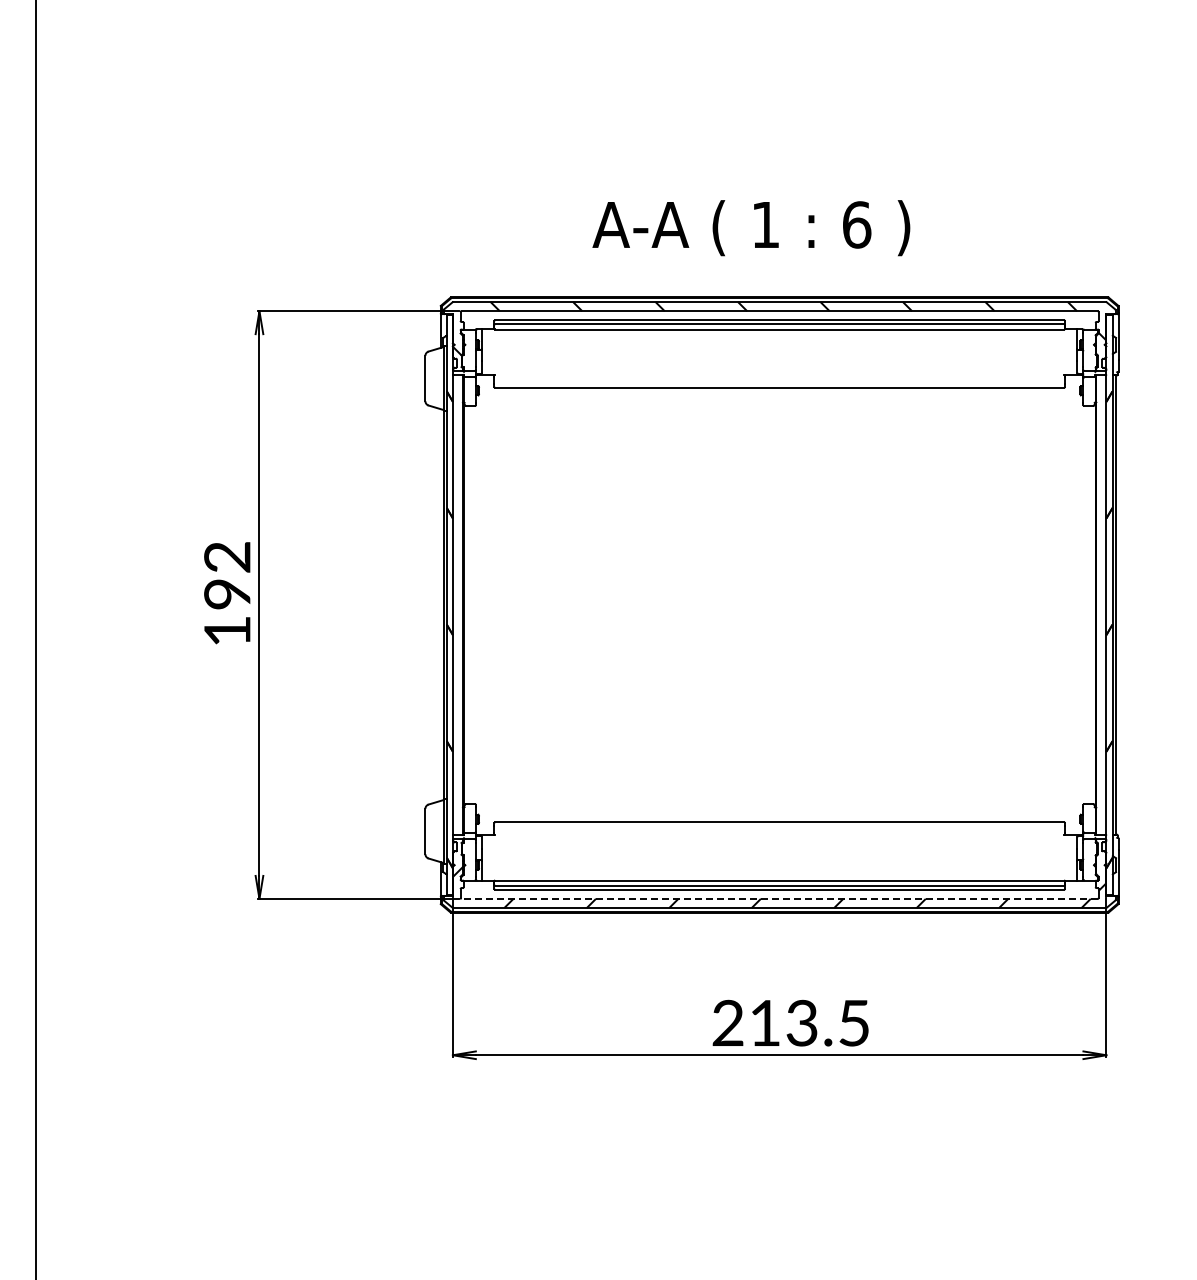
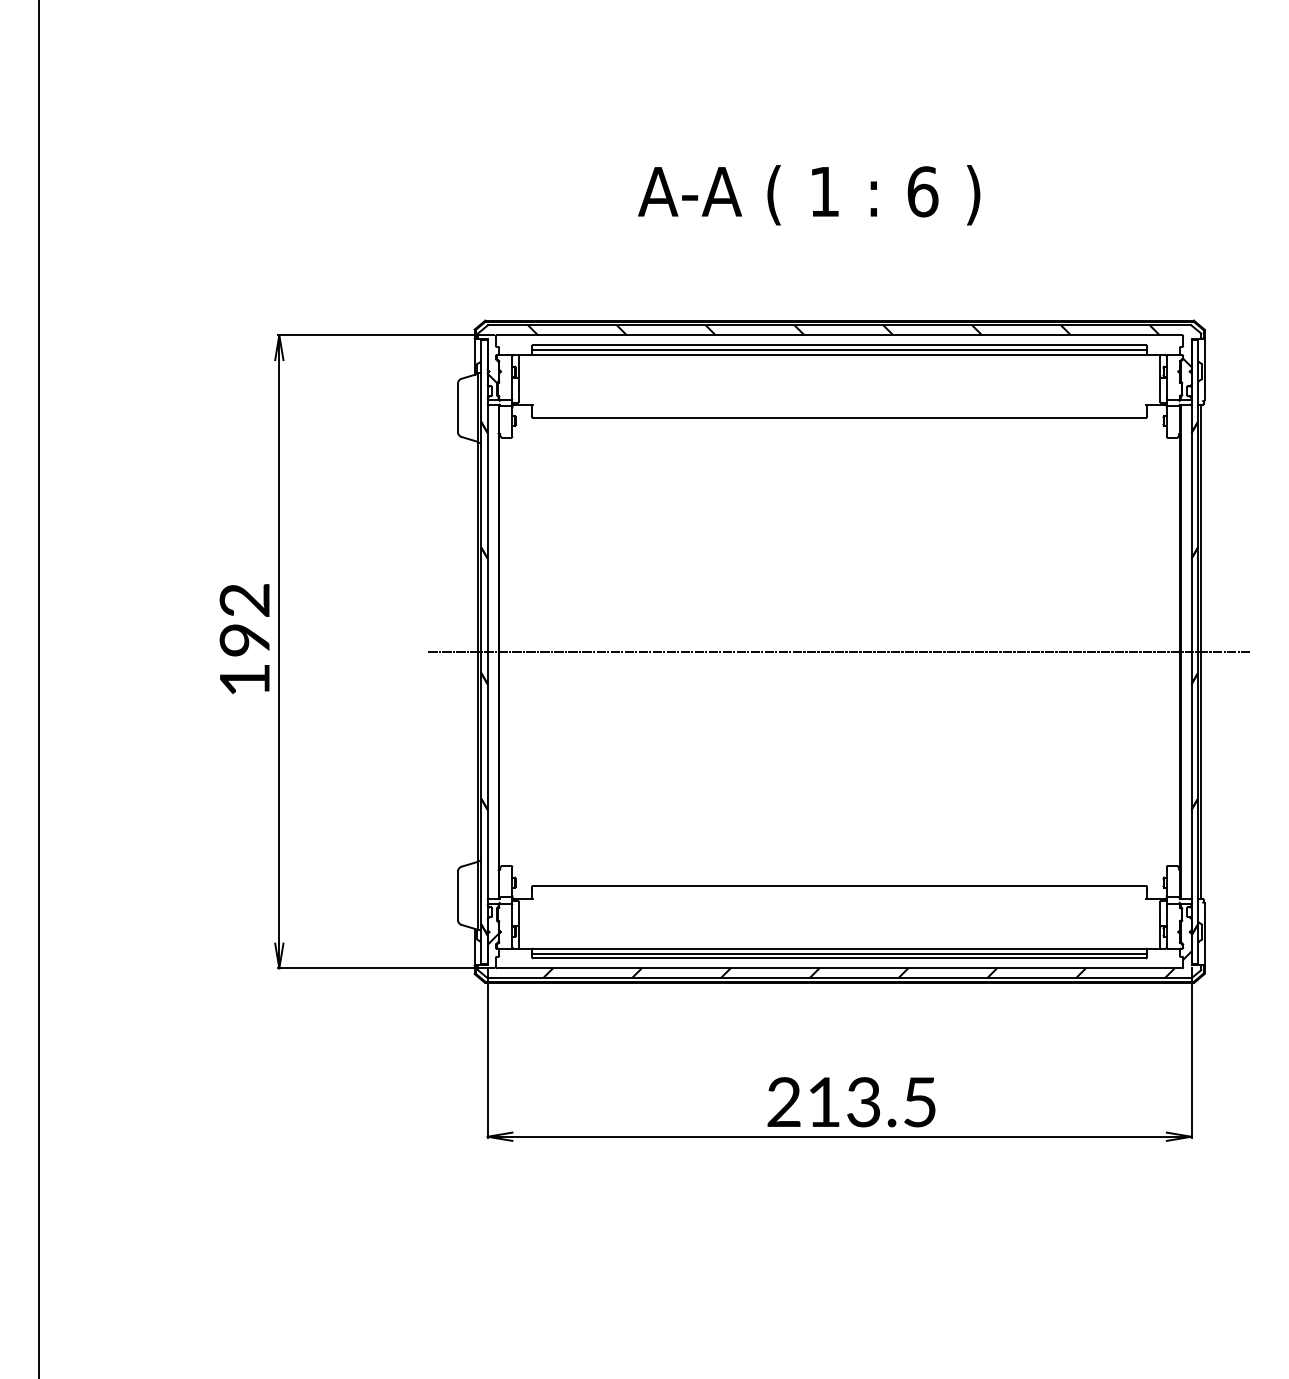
text: (751, 228) -> (809, 195), moved
line: (779, 605) -> (839, 652), added
line: (779, 898) -> (839, 967), dashed -> solid

